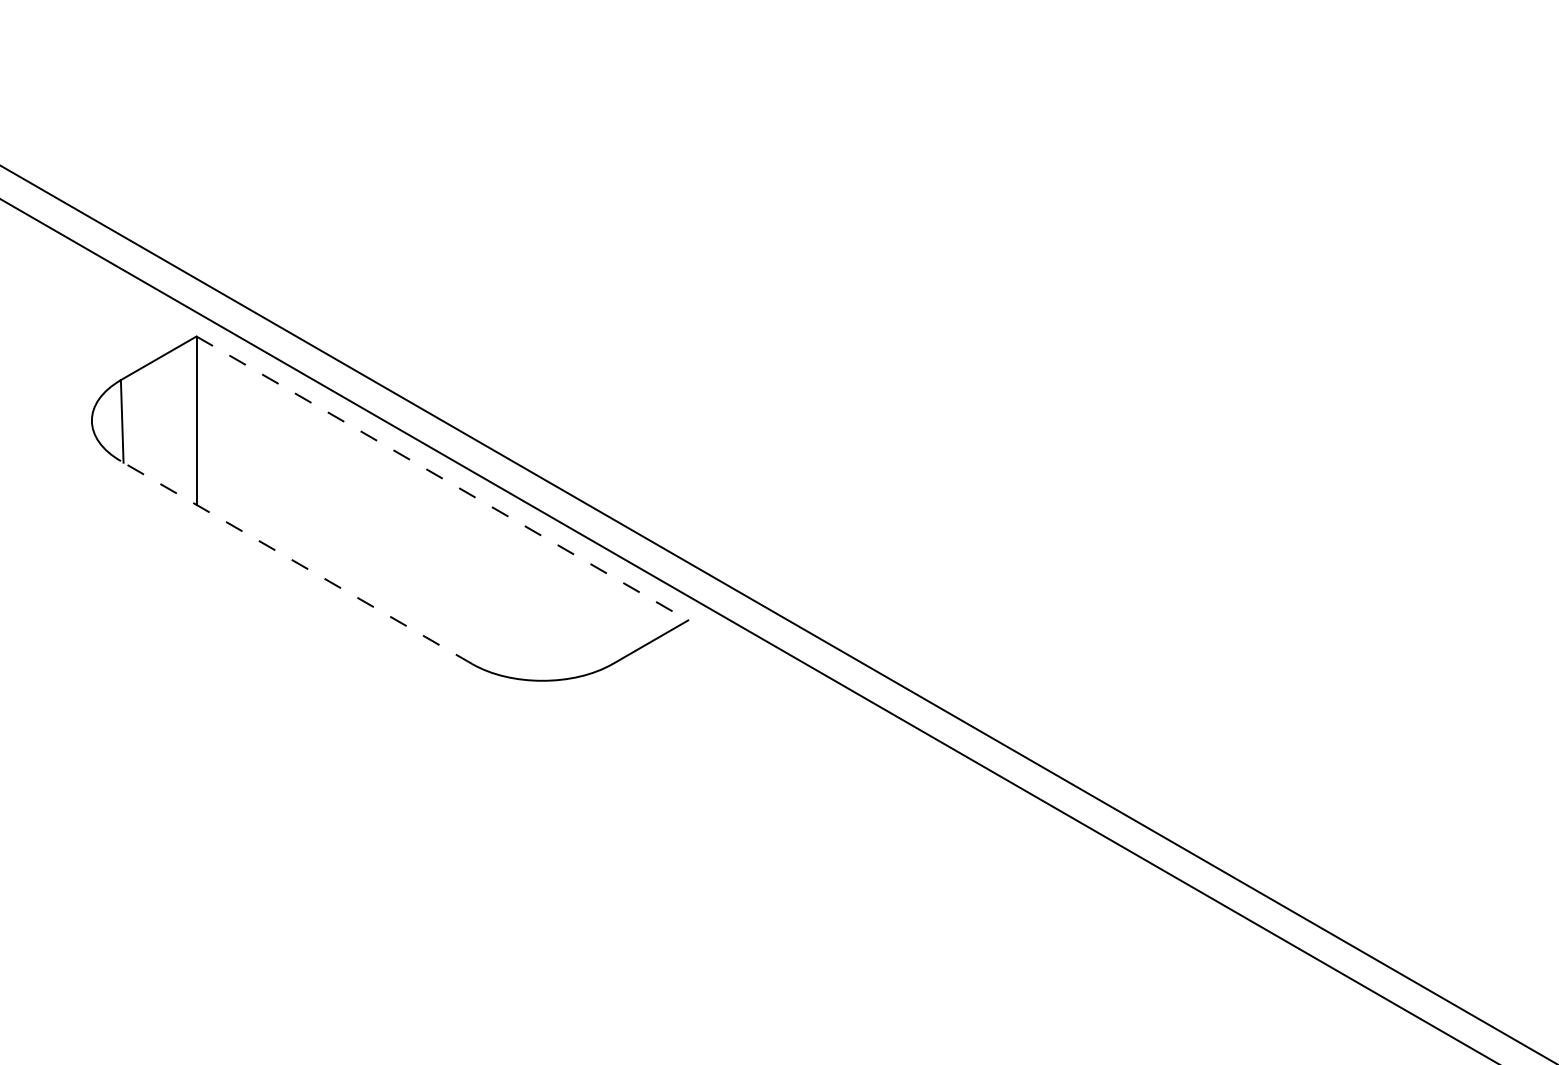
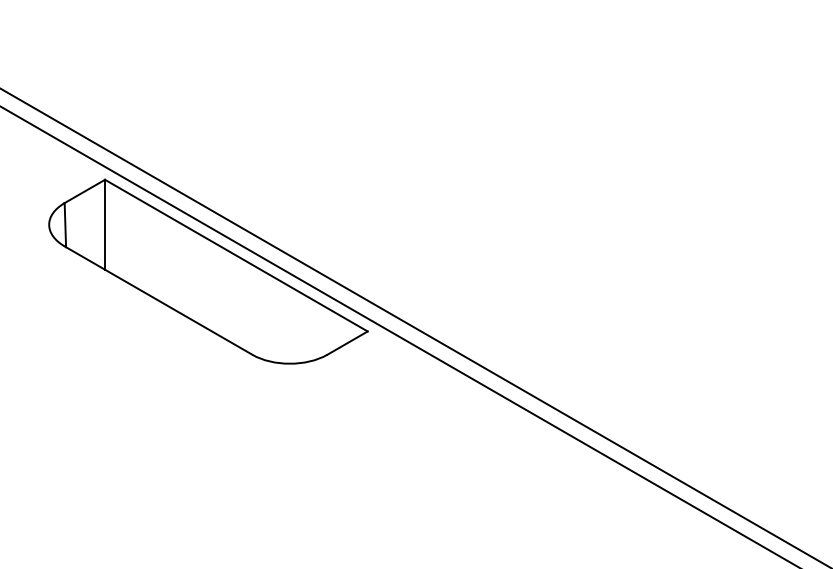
line: (442, 478) -> (236, 255), dashed -> solid
line: (296, 562) -> (158, 300), dashed -> solid

